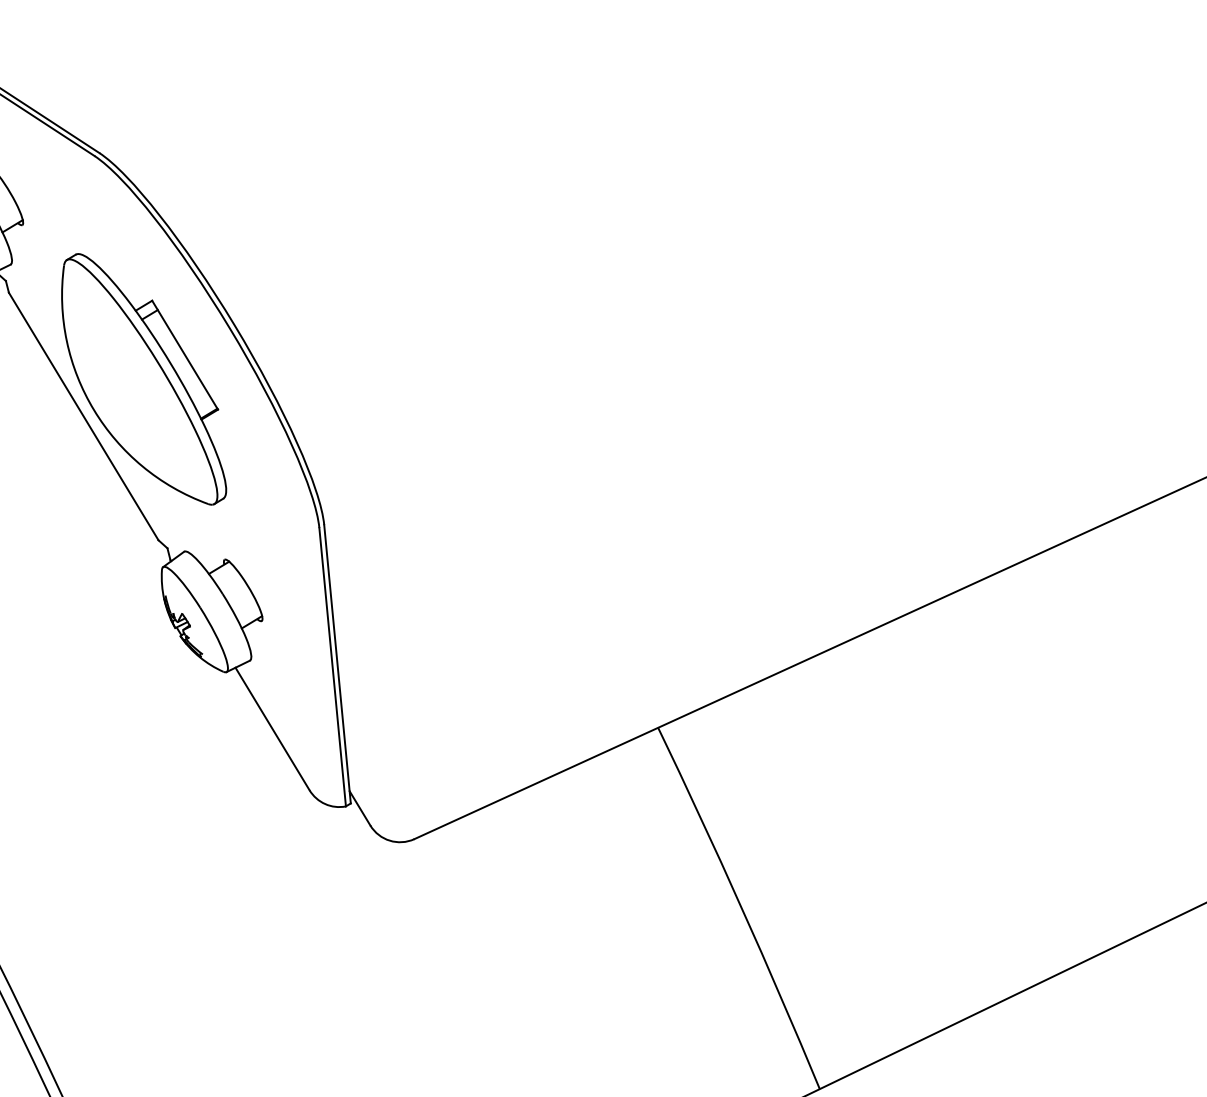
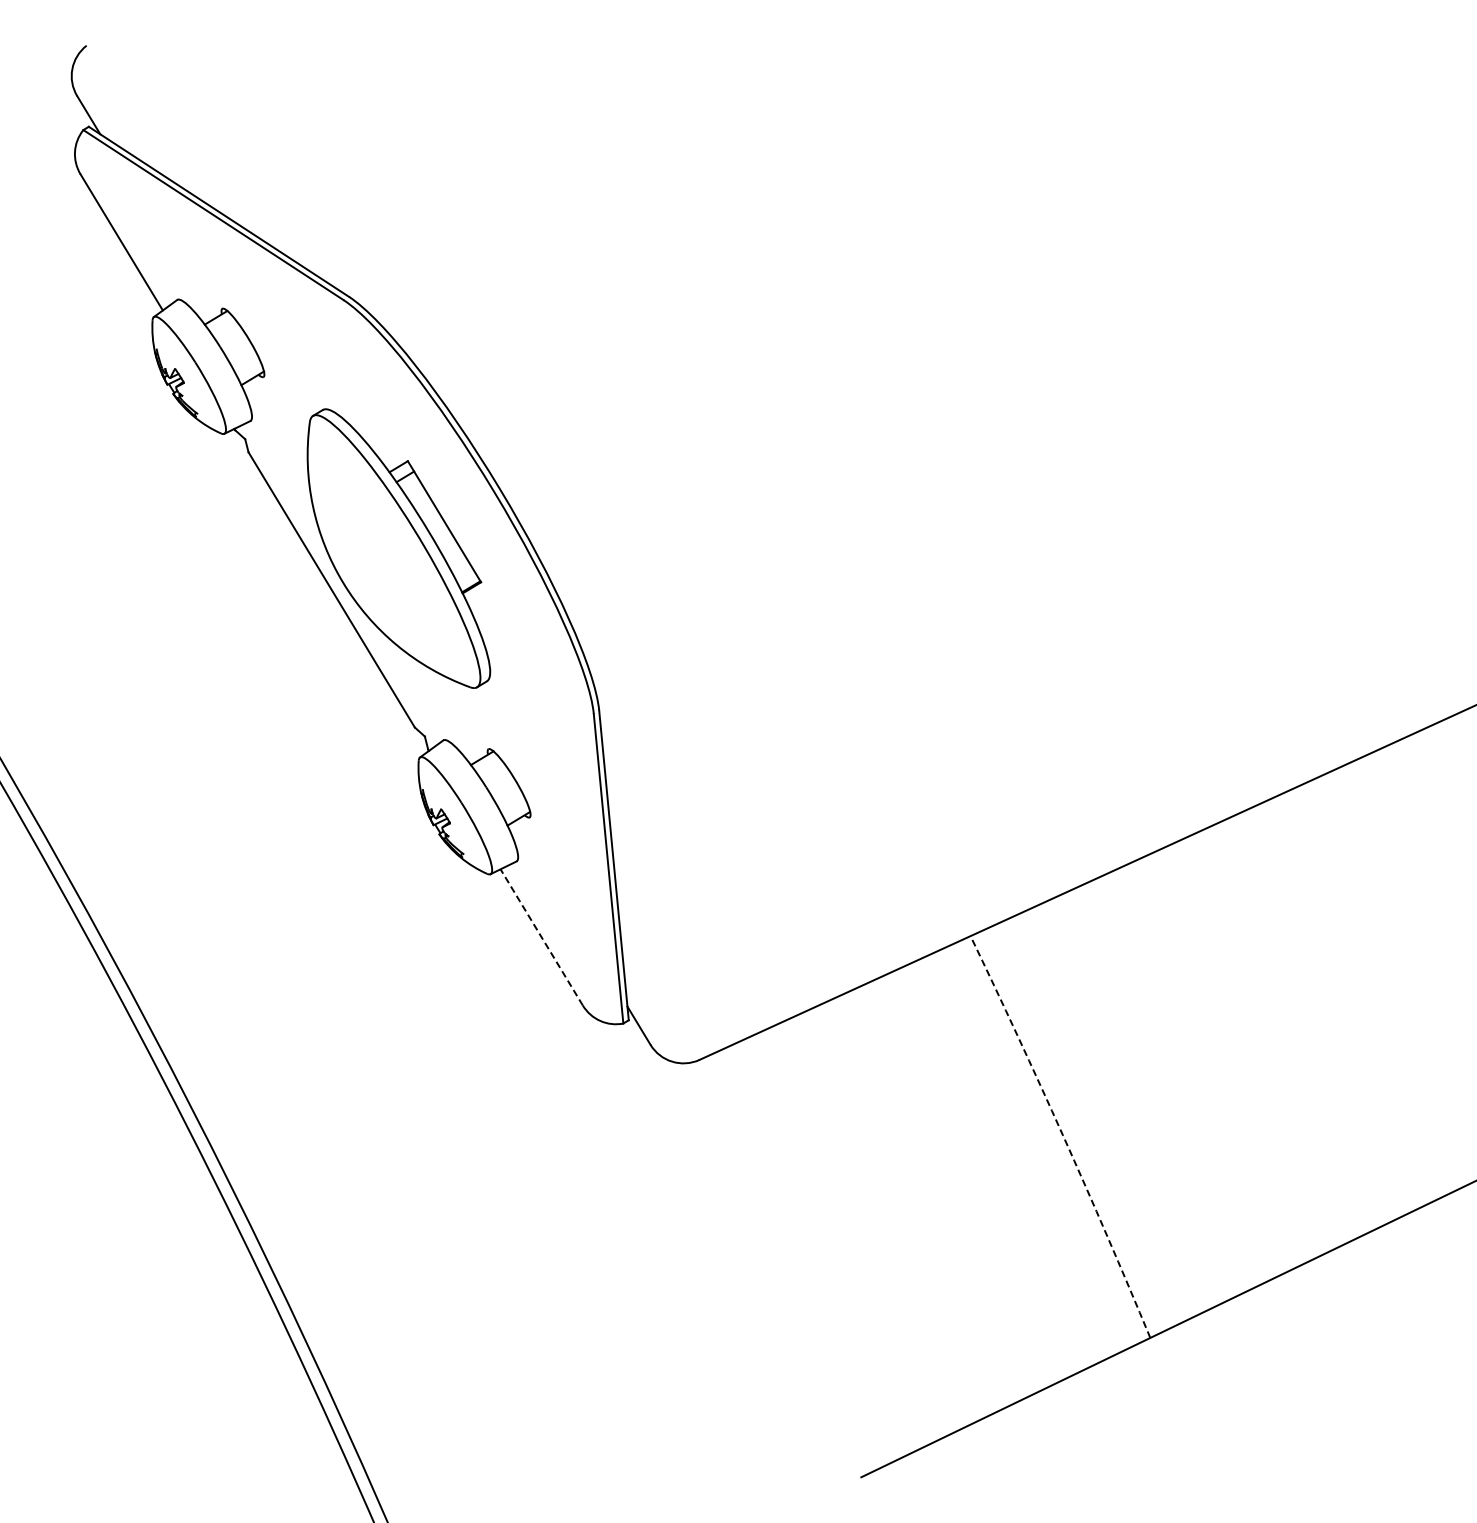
line: (272, 729) -> (541, 937), solid -> dashed
arc: (741, 907) -> (1063, 1135), solid -> dashed

